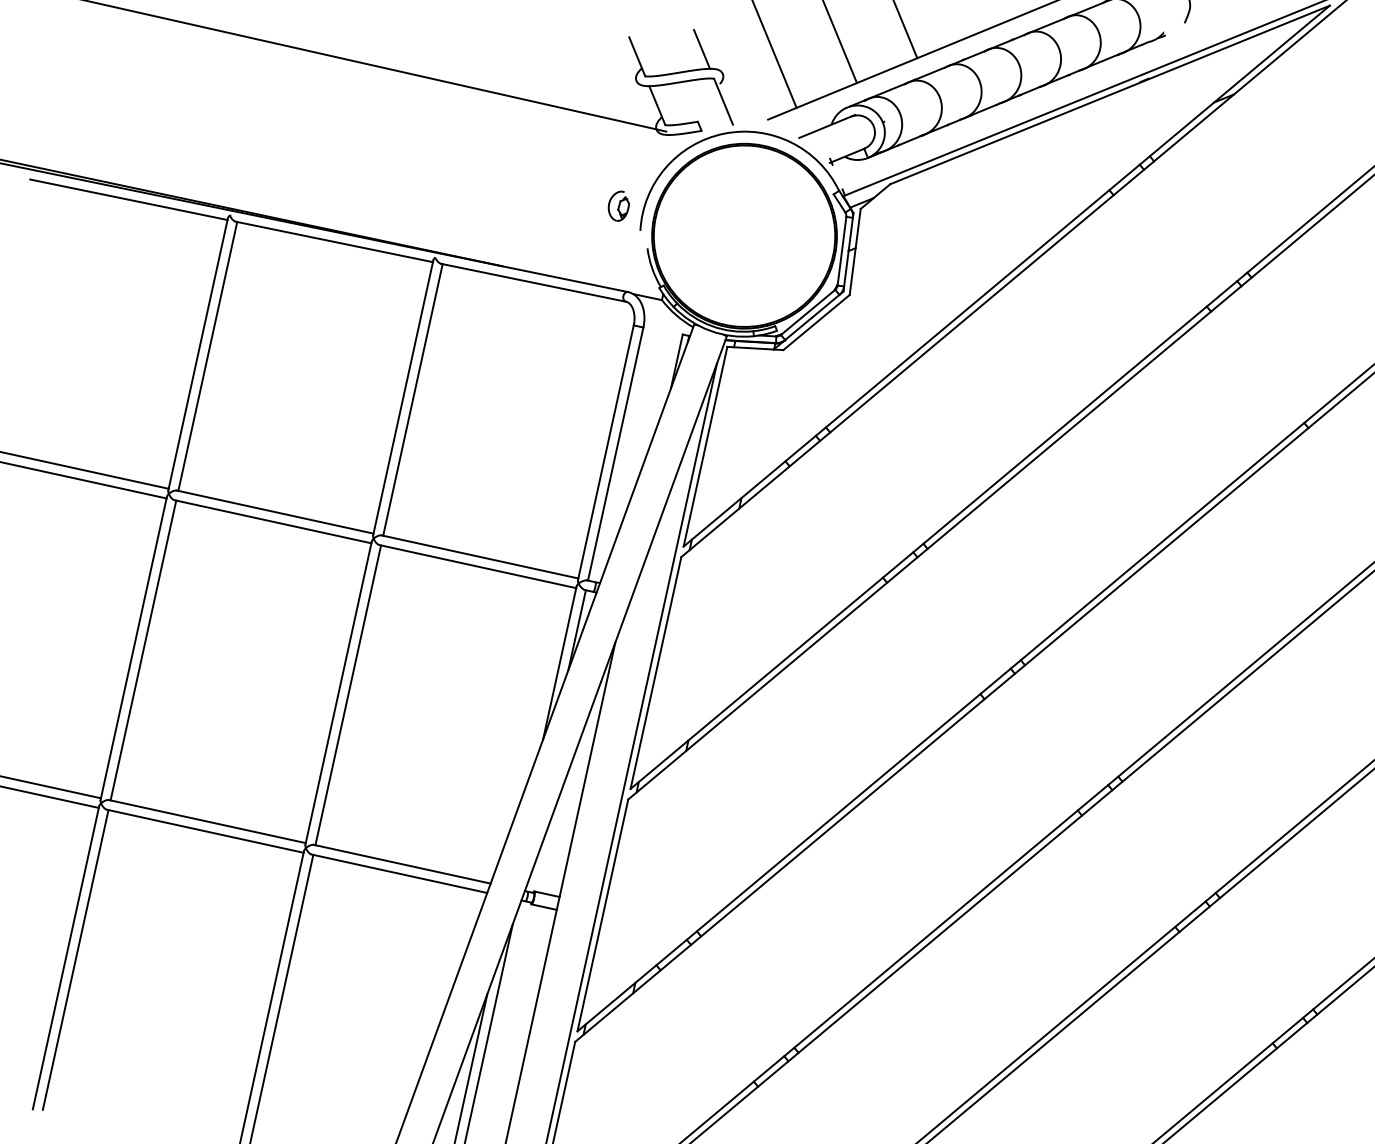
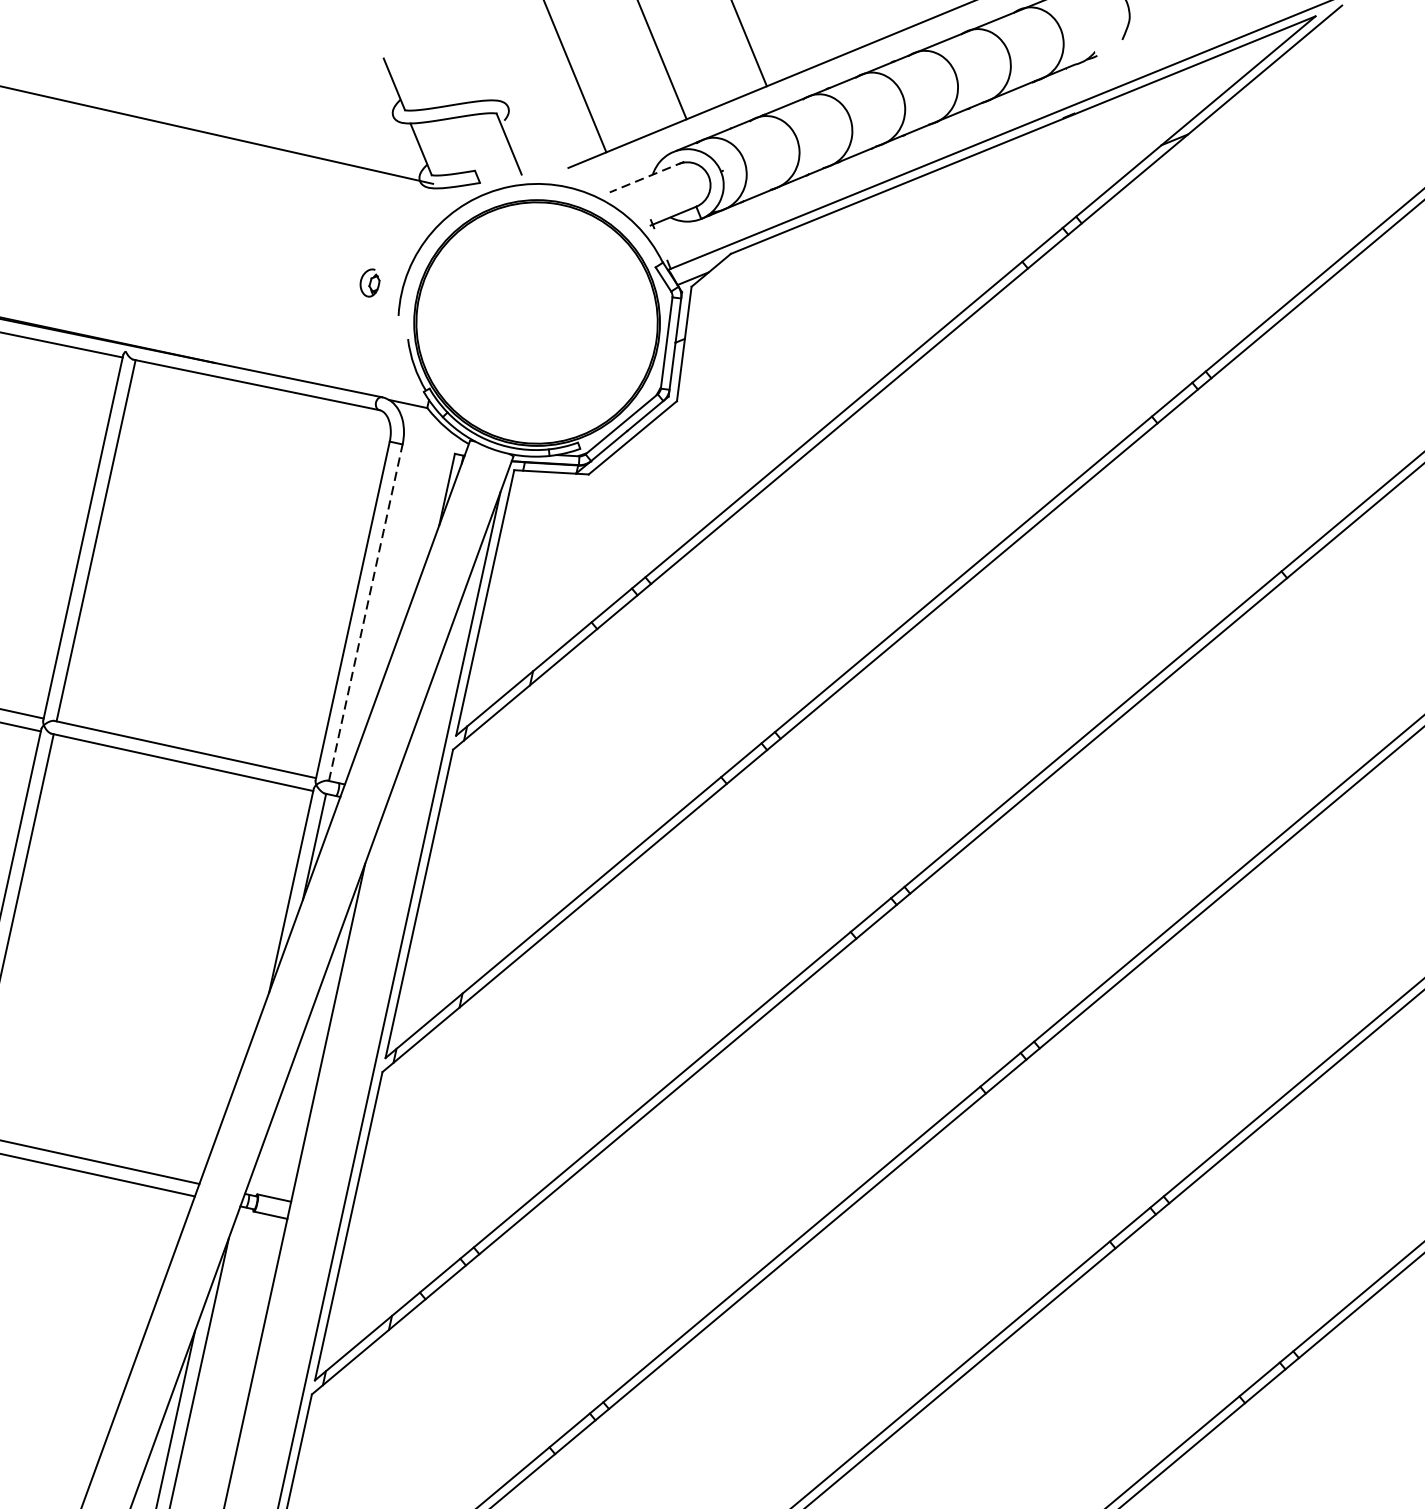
line: (701, 48) -> (479, 73), removed
line: (826, 126) -> (646, 177), solid -> dashed
part: (618, 205) -> (369, 282), size x0.7
line: (615, 454) -> (365, 613), solid -> dashed

